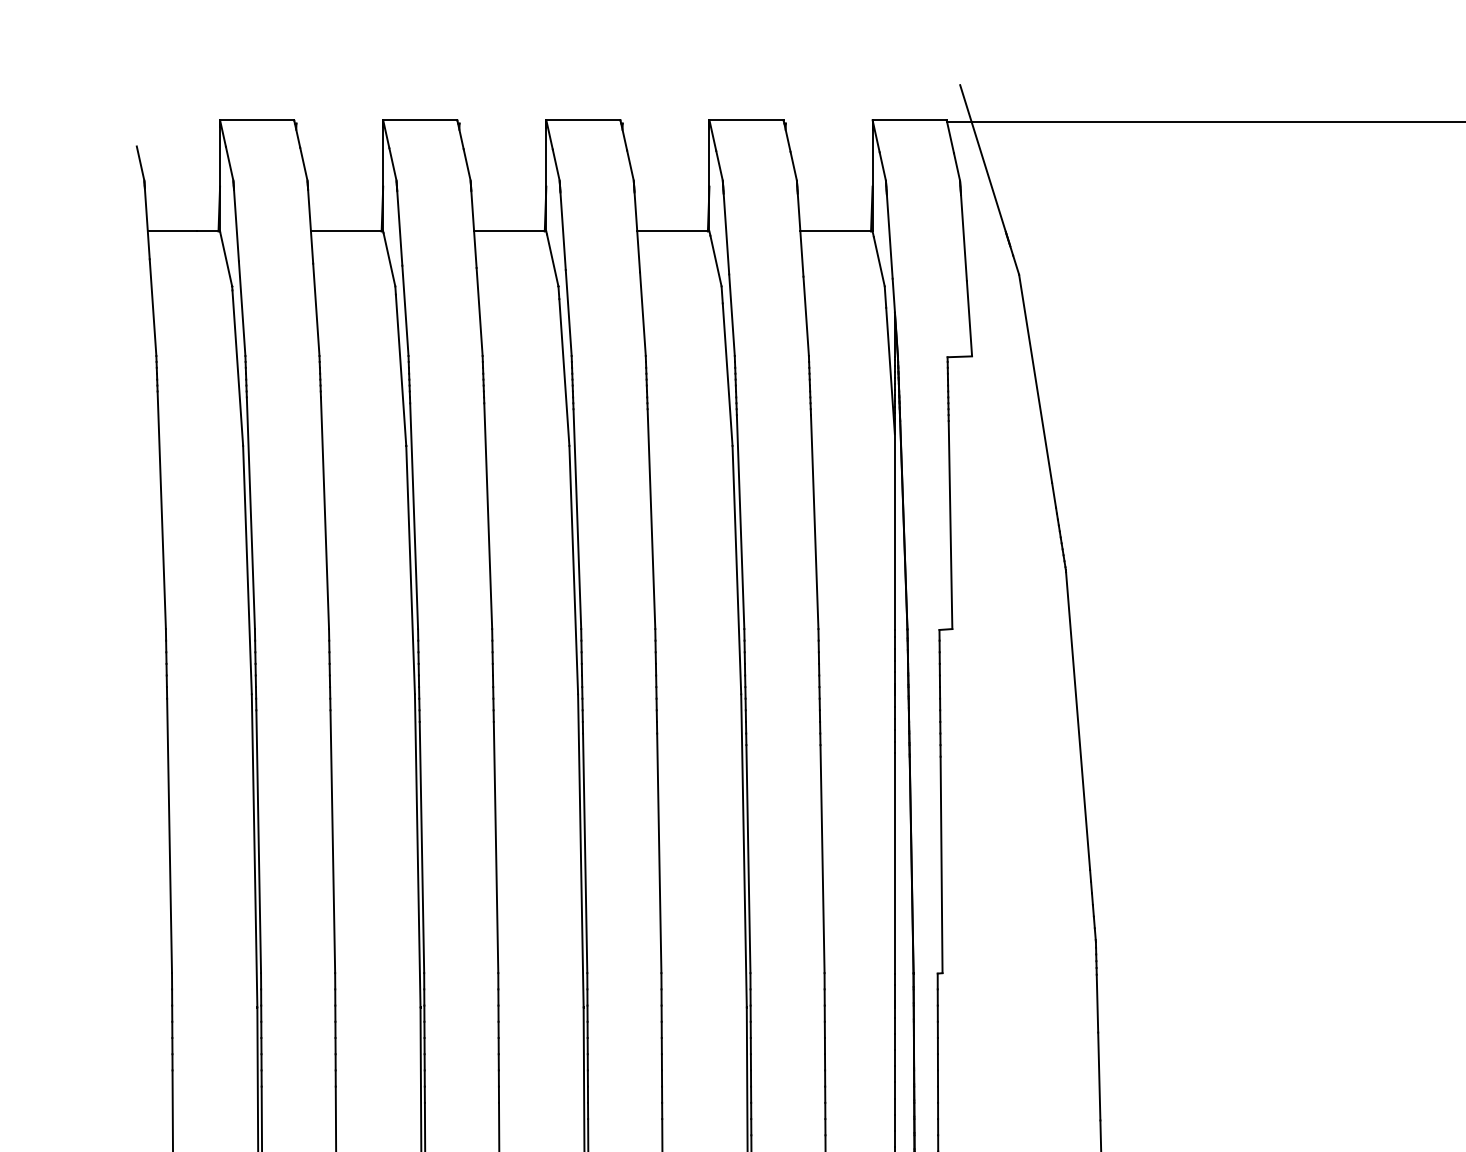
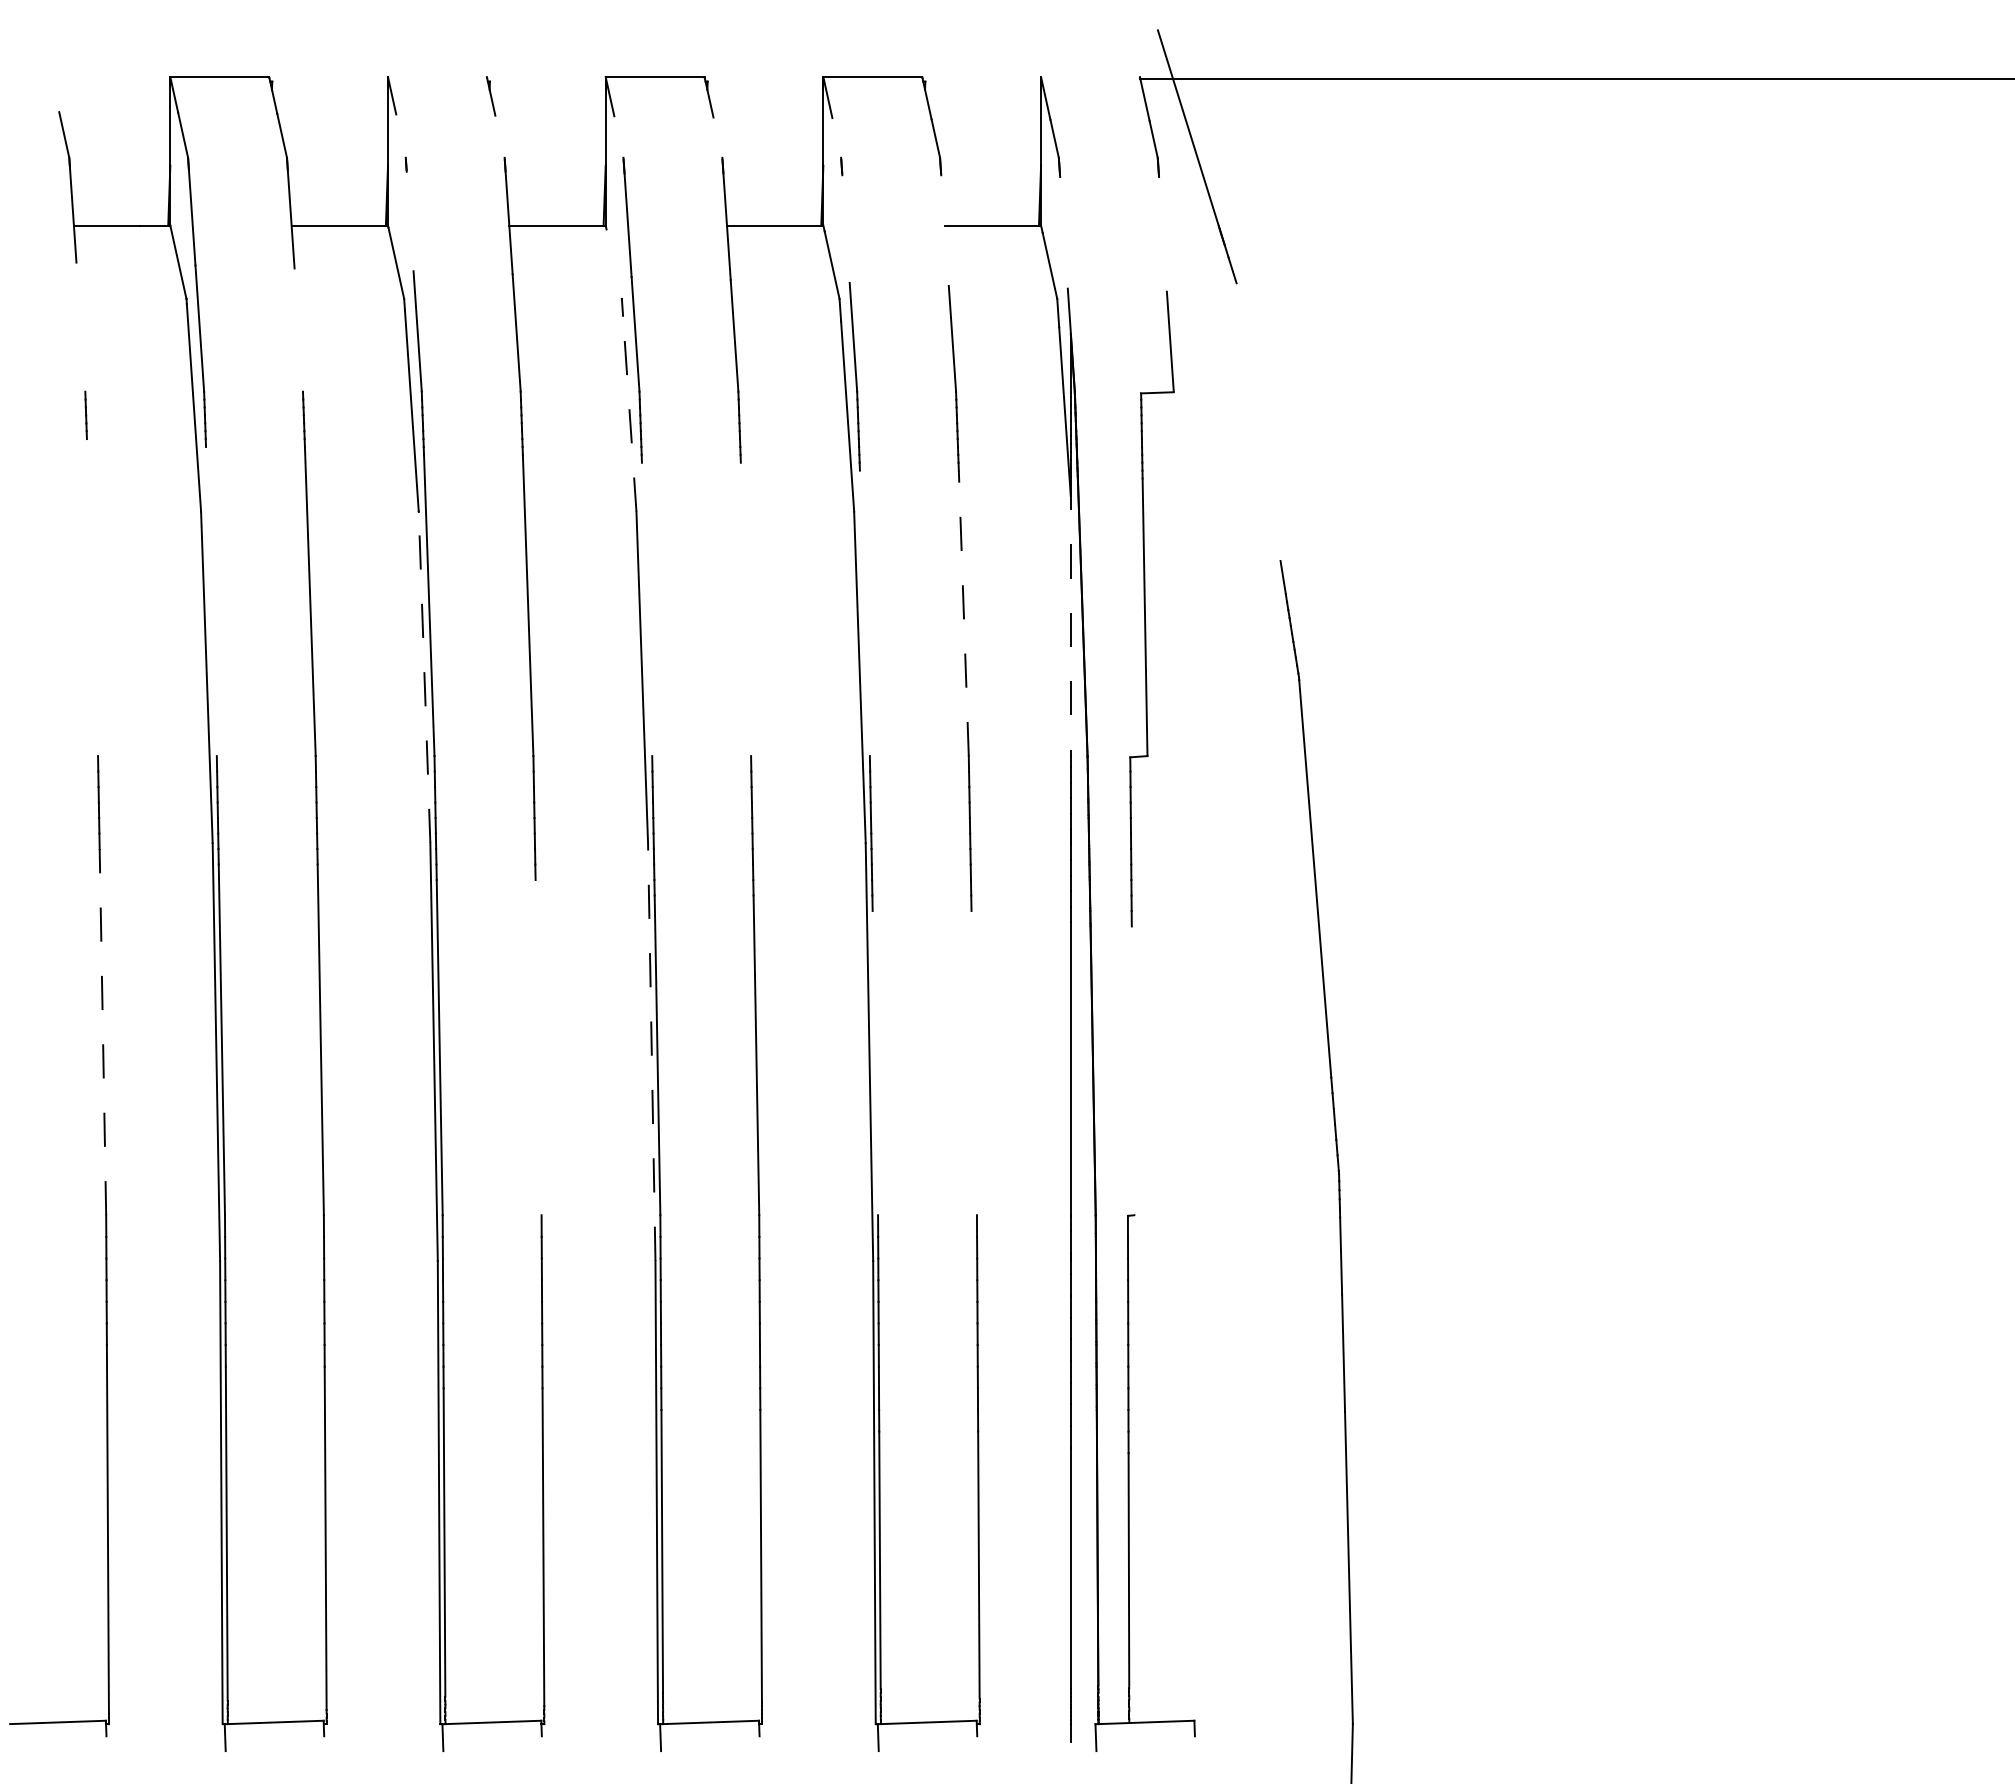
line: (420, 120) -> (437, 77), removed
line: (909, 120) -> (1090, 77), removed
line: (392, 163) -> (400, 135), removed
line: (466, 164) -> (499, 136), removed
line: (555, 164) -> (618, 136), removed
line: (630, 165) -> (717, 137), removed
line: (719, 165) -> (836, 137), removed
line: (399, 228) -> (409, 221), removed
line: (726, 233) -> (845, 228), removed
line: (800, 235) -> (944, 230), removed
line: (889, 236) -> (1063, 232), removed
line: (963, 238) -> (1162, 234), removed
line: (552, 259) -> (613, 263), removed
line: (152, 307) -> (80, 326), removed
line: (316, 309) -> (298, 329), removed
line: (564, 372) -> (629, 413), solid -> dashed
line: (1035, 378) -> (1258, 421), removed
line: (161, 510) -> (92, 597), removed
line: (250, 513) -> (211, 601), removed
line: (576, 519) -> (646, 609), removed
line: (651, 519) -> (745, 609), removed
line: (740, 522) -> (864, 613), removed
line: (814, 522) -> (963, 613), solid -> dashed
line: (894, 524) -> (1070, 616), solid -> dashed
line: (410, 570) -> (424, 677), solid -> dashed
line: (169, 835) -> (102, 1031), solid -> dashed
line: (495, 847) -> (538, 1047), removed
line: (580, 851) -> (651, 1052), solid -> dashed
line: (748, 858) -> (875, 1062), removed
line: (821, 858) -> (973, 1062), removed
line: (941, 864) -> (1132, 1070), removed

